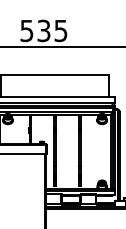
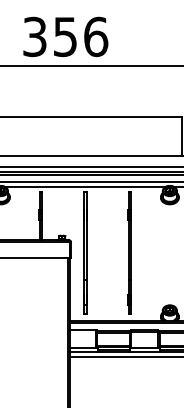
text: (44, 30) -> (66, 36), 535 -> 356

